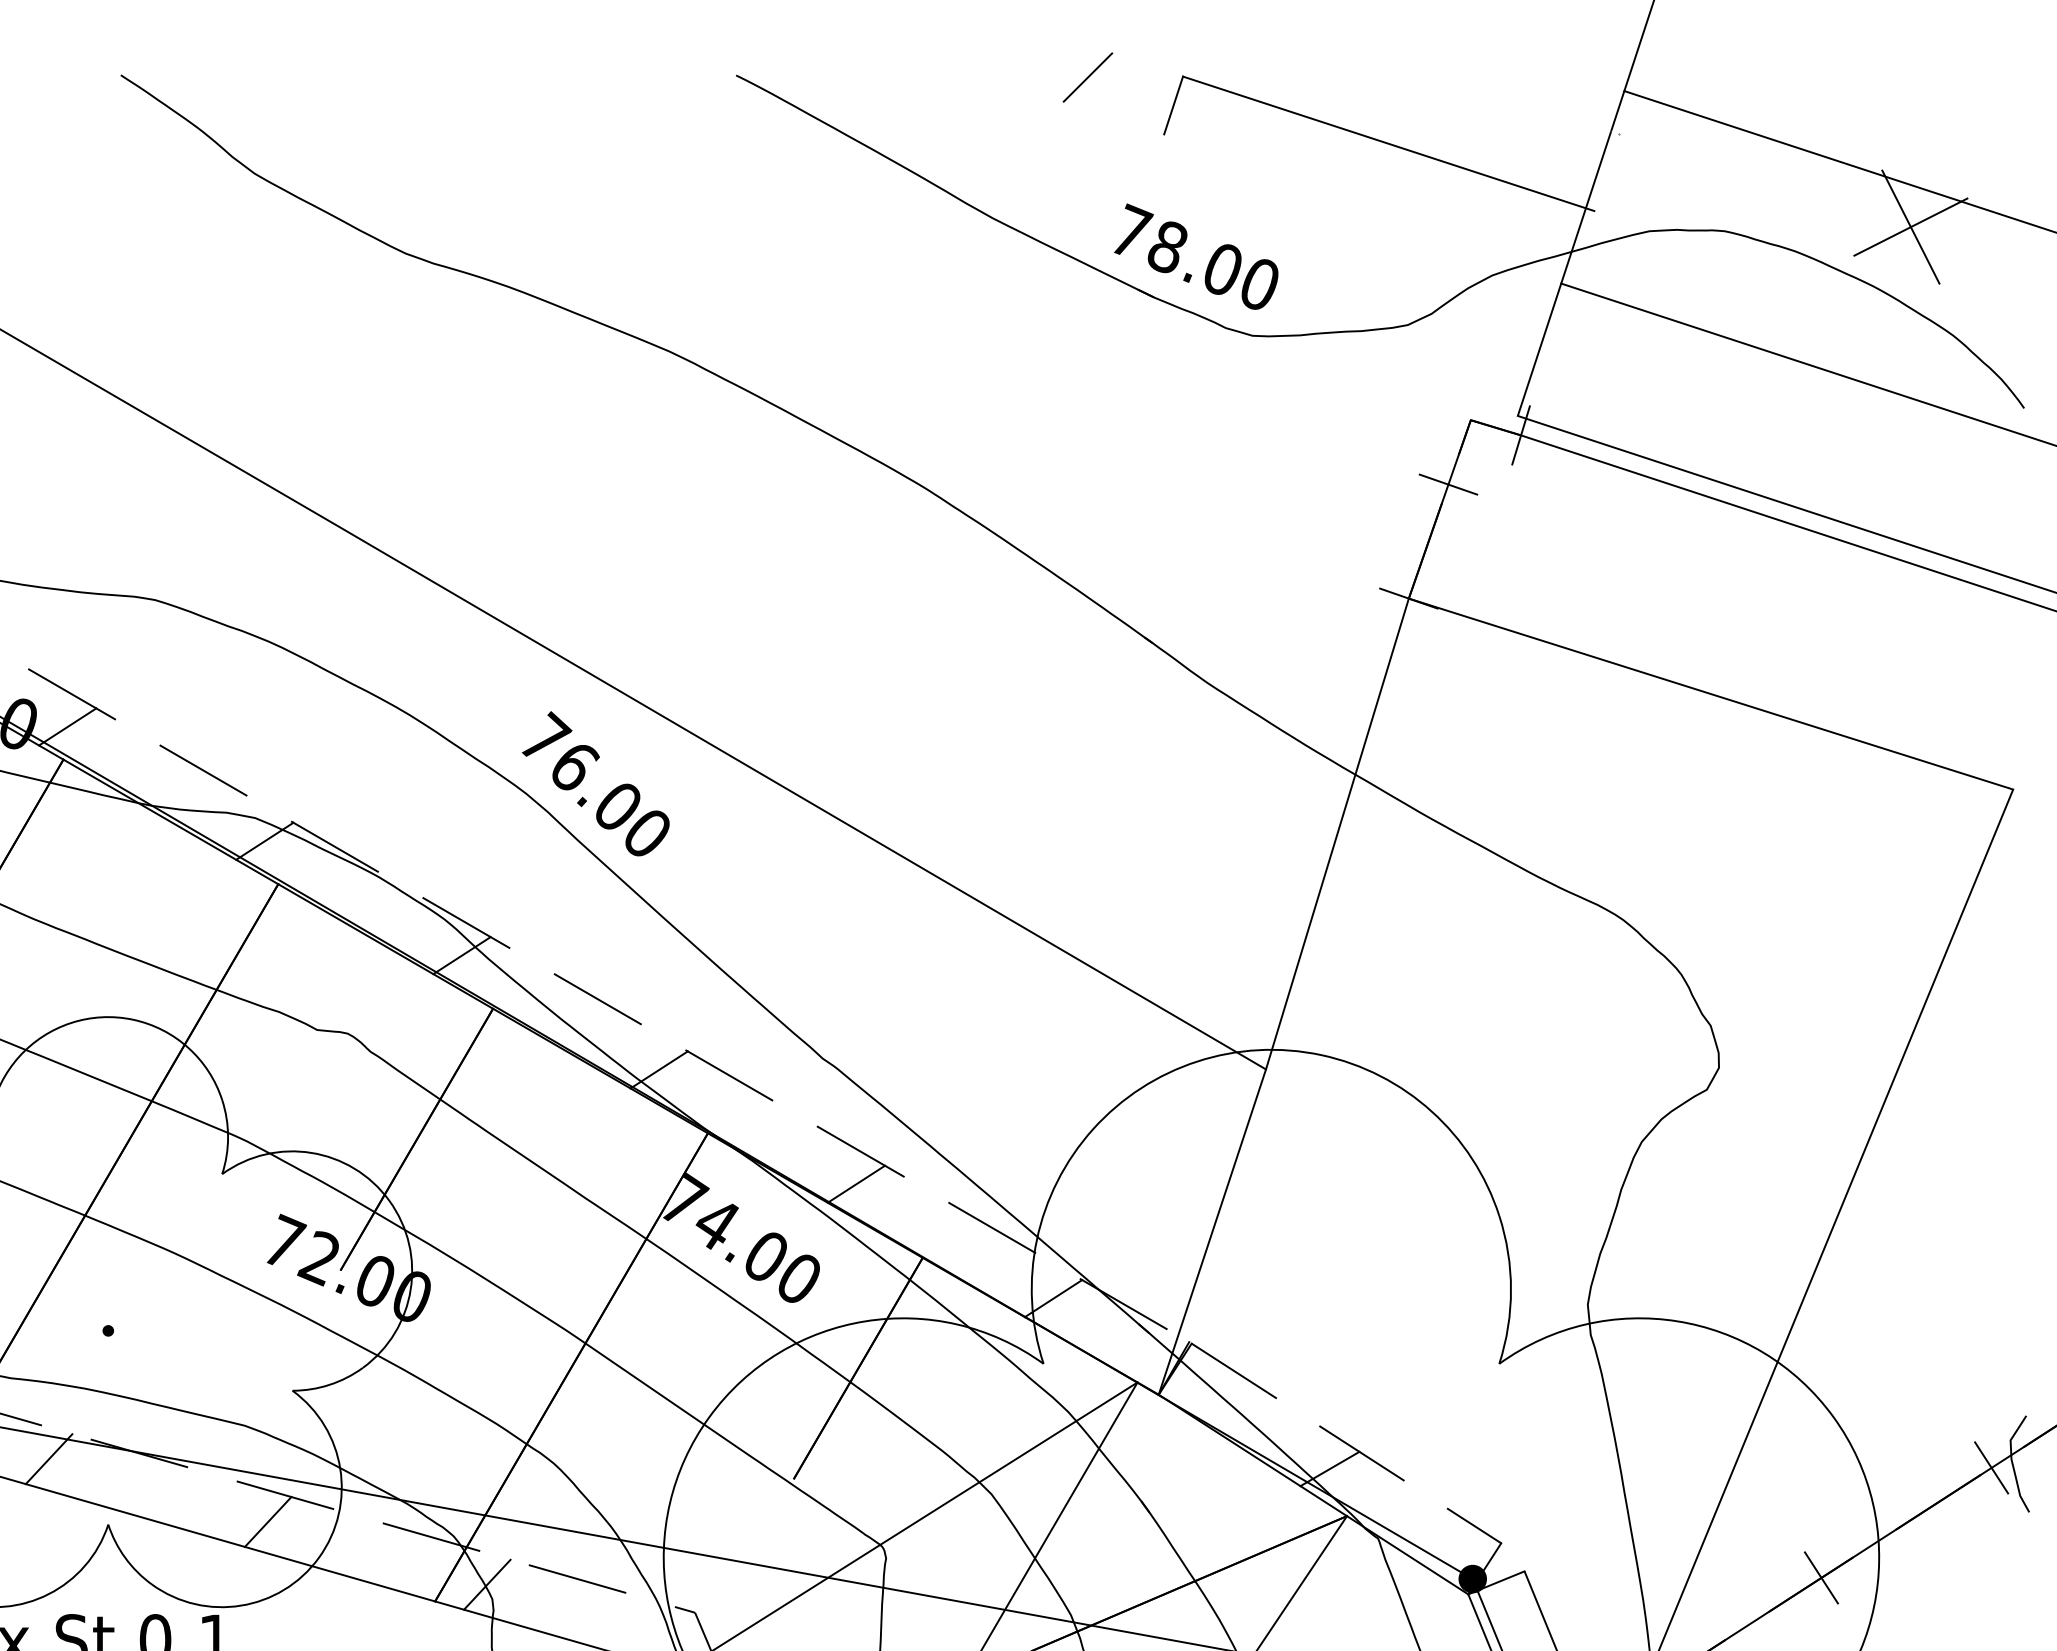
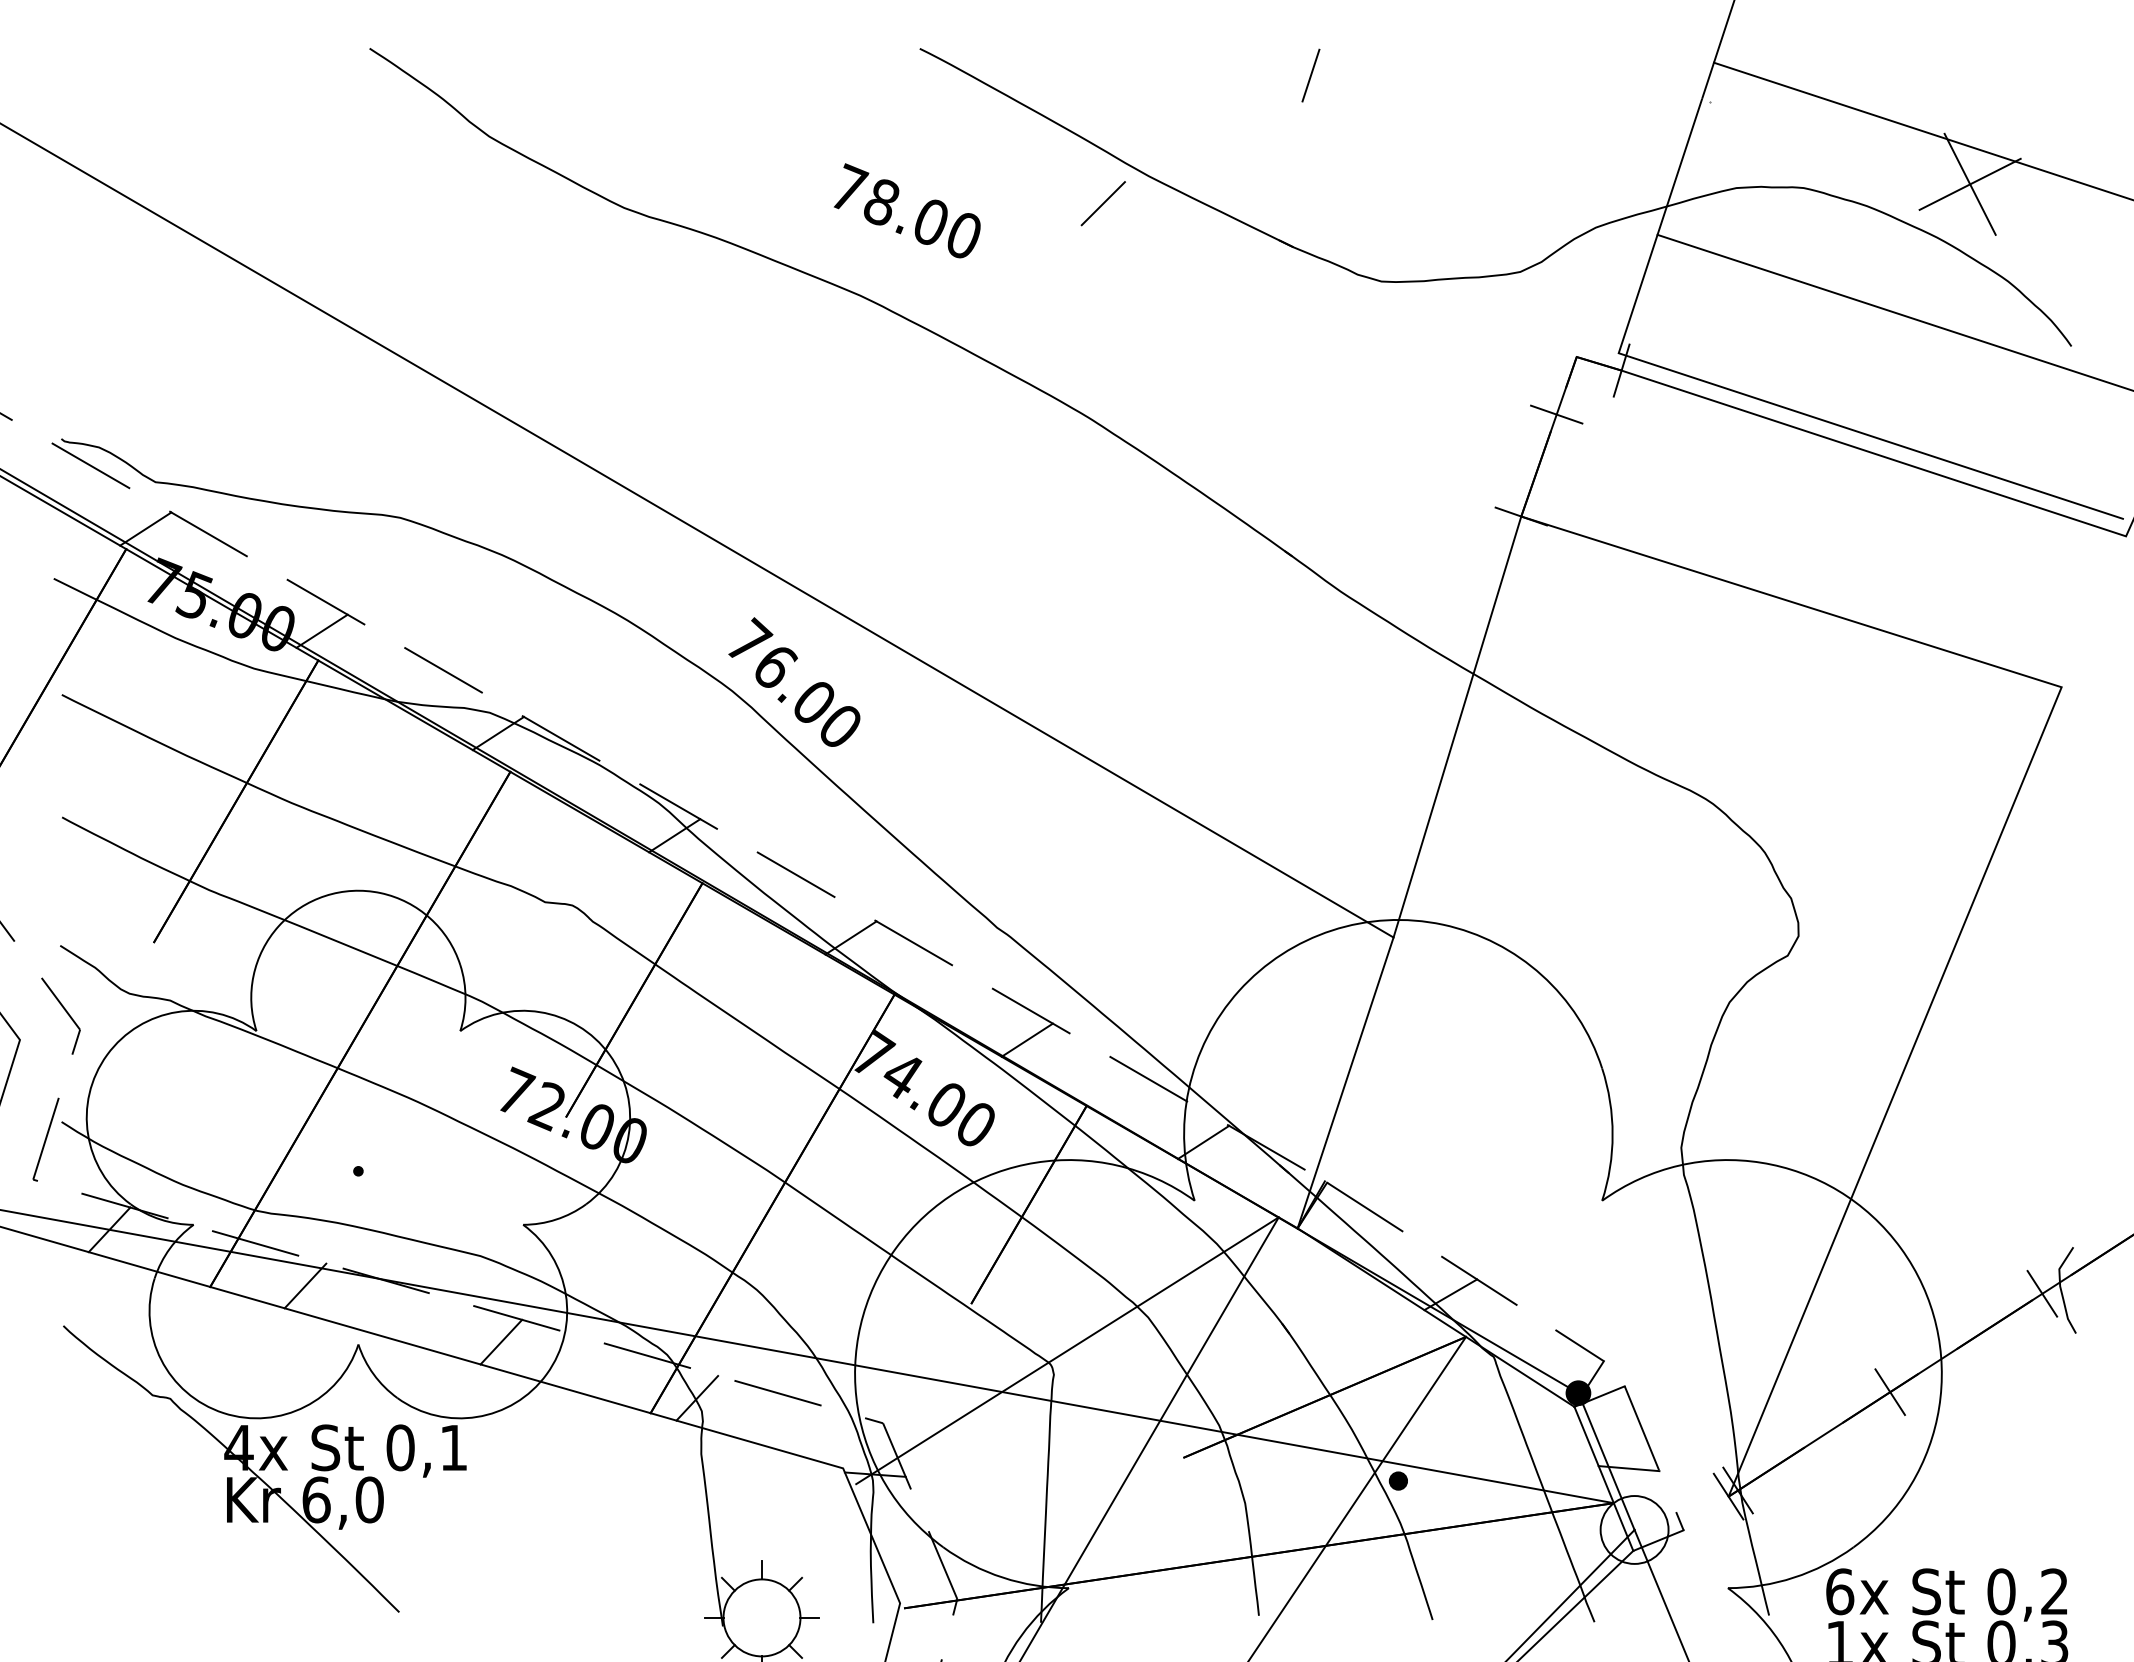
line: (1086, 77) -> (1102, 203), moved
line: (1388, 143) -> (1503, 109), removed
text: (1195, 256) -> (906, 210), moved

